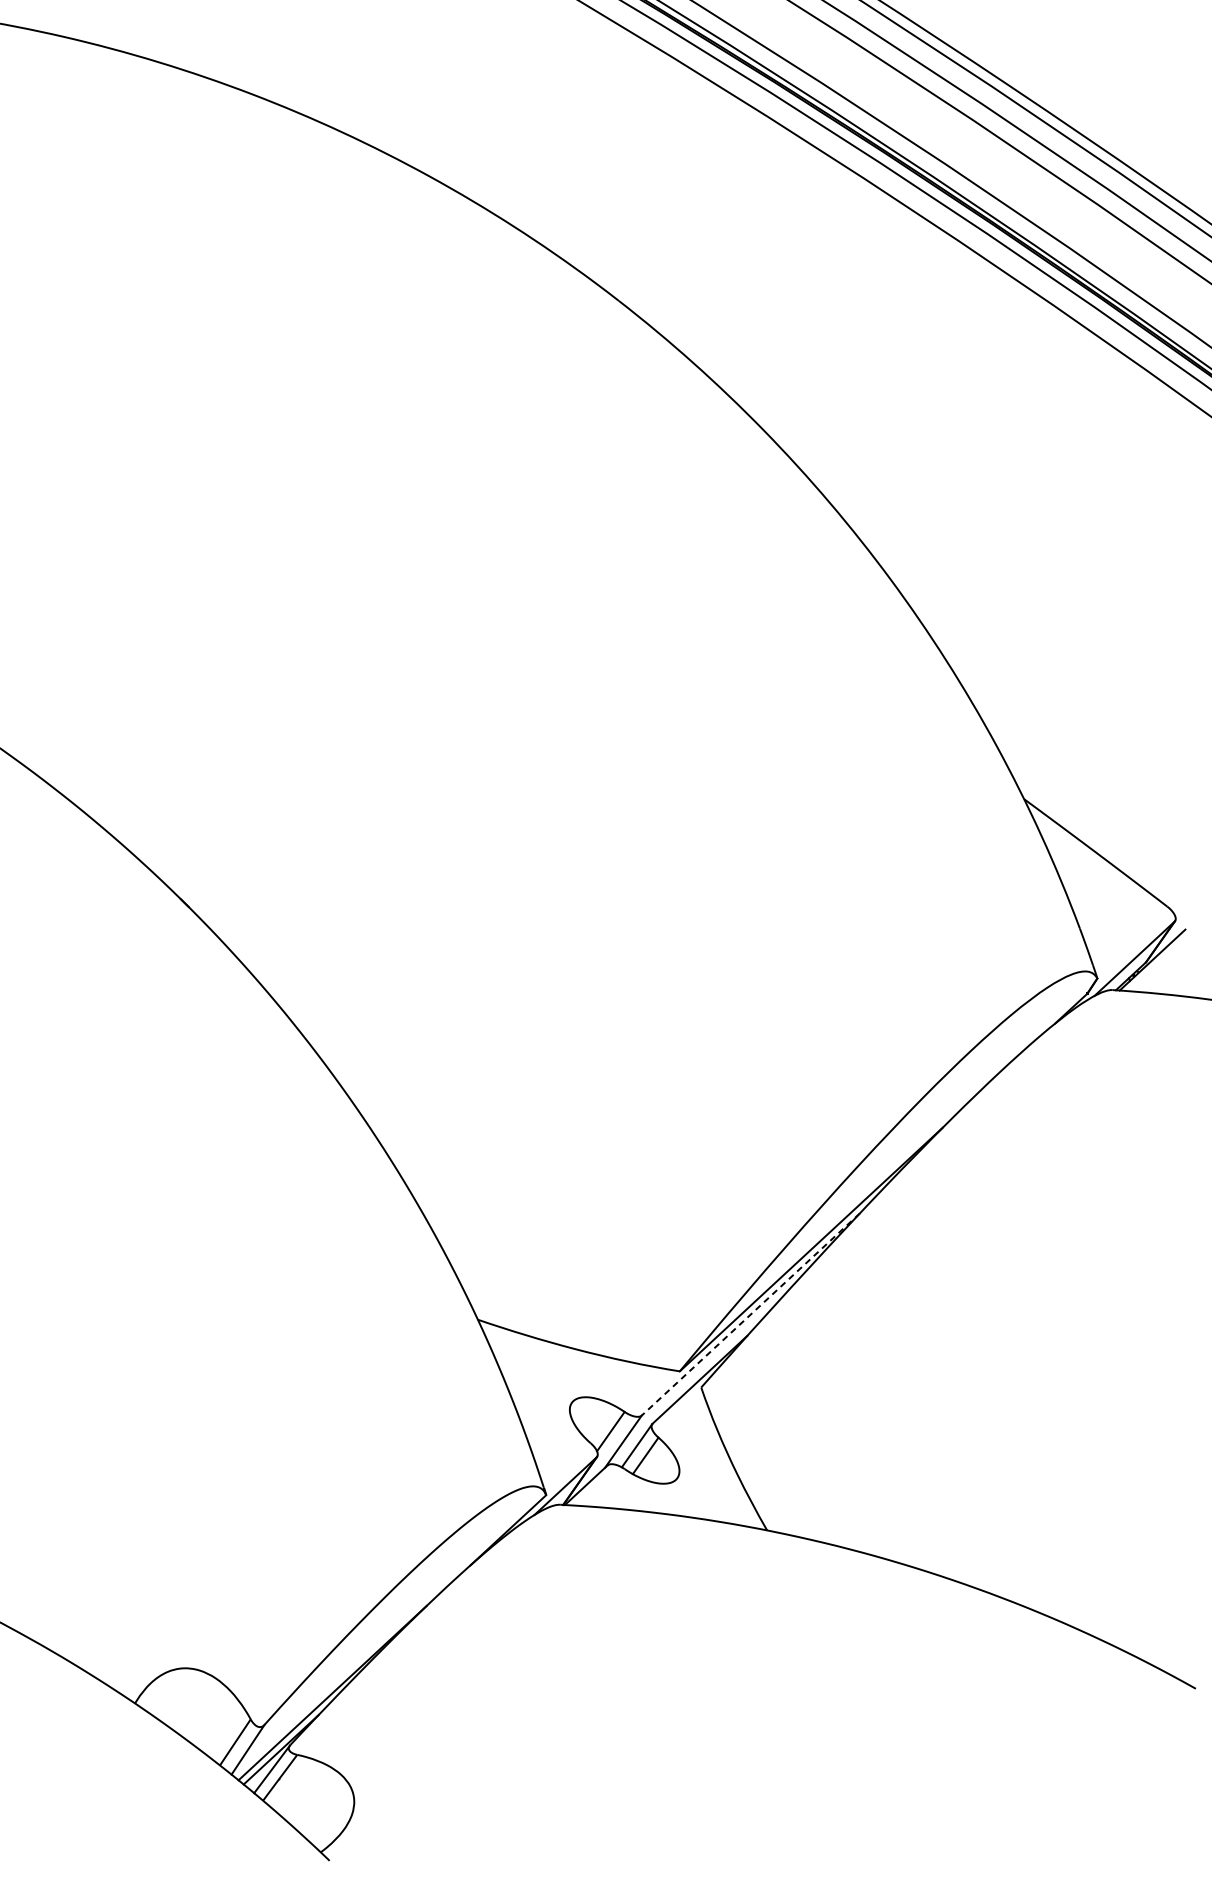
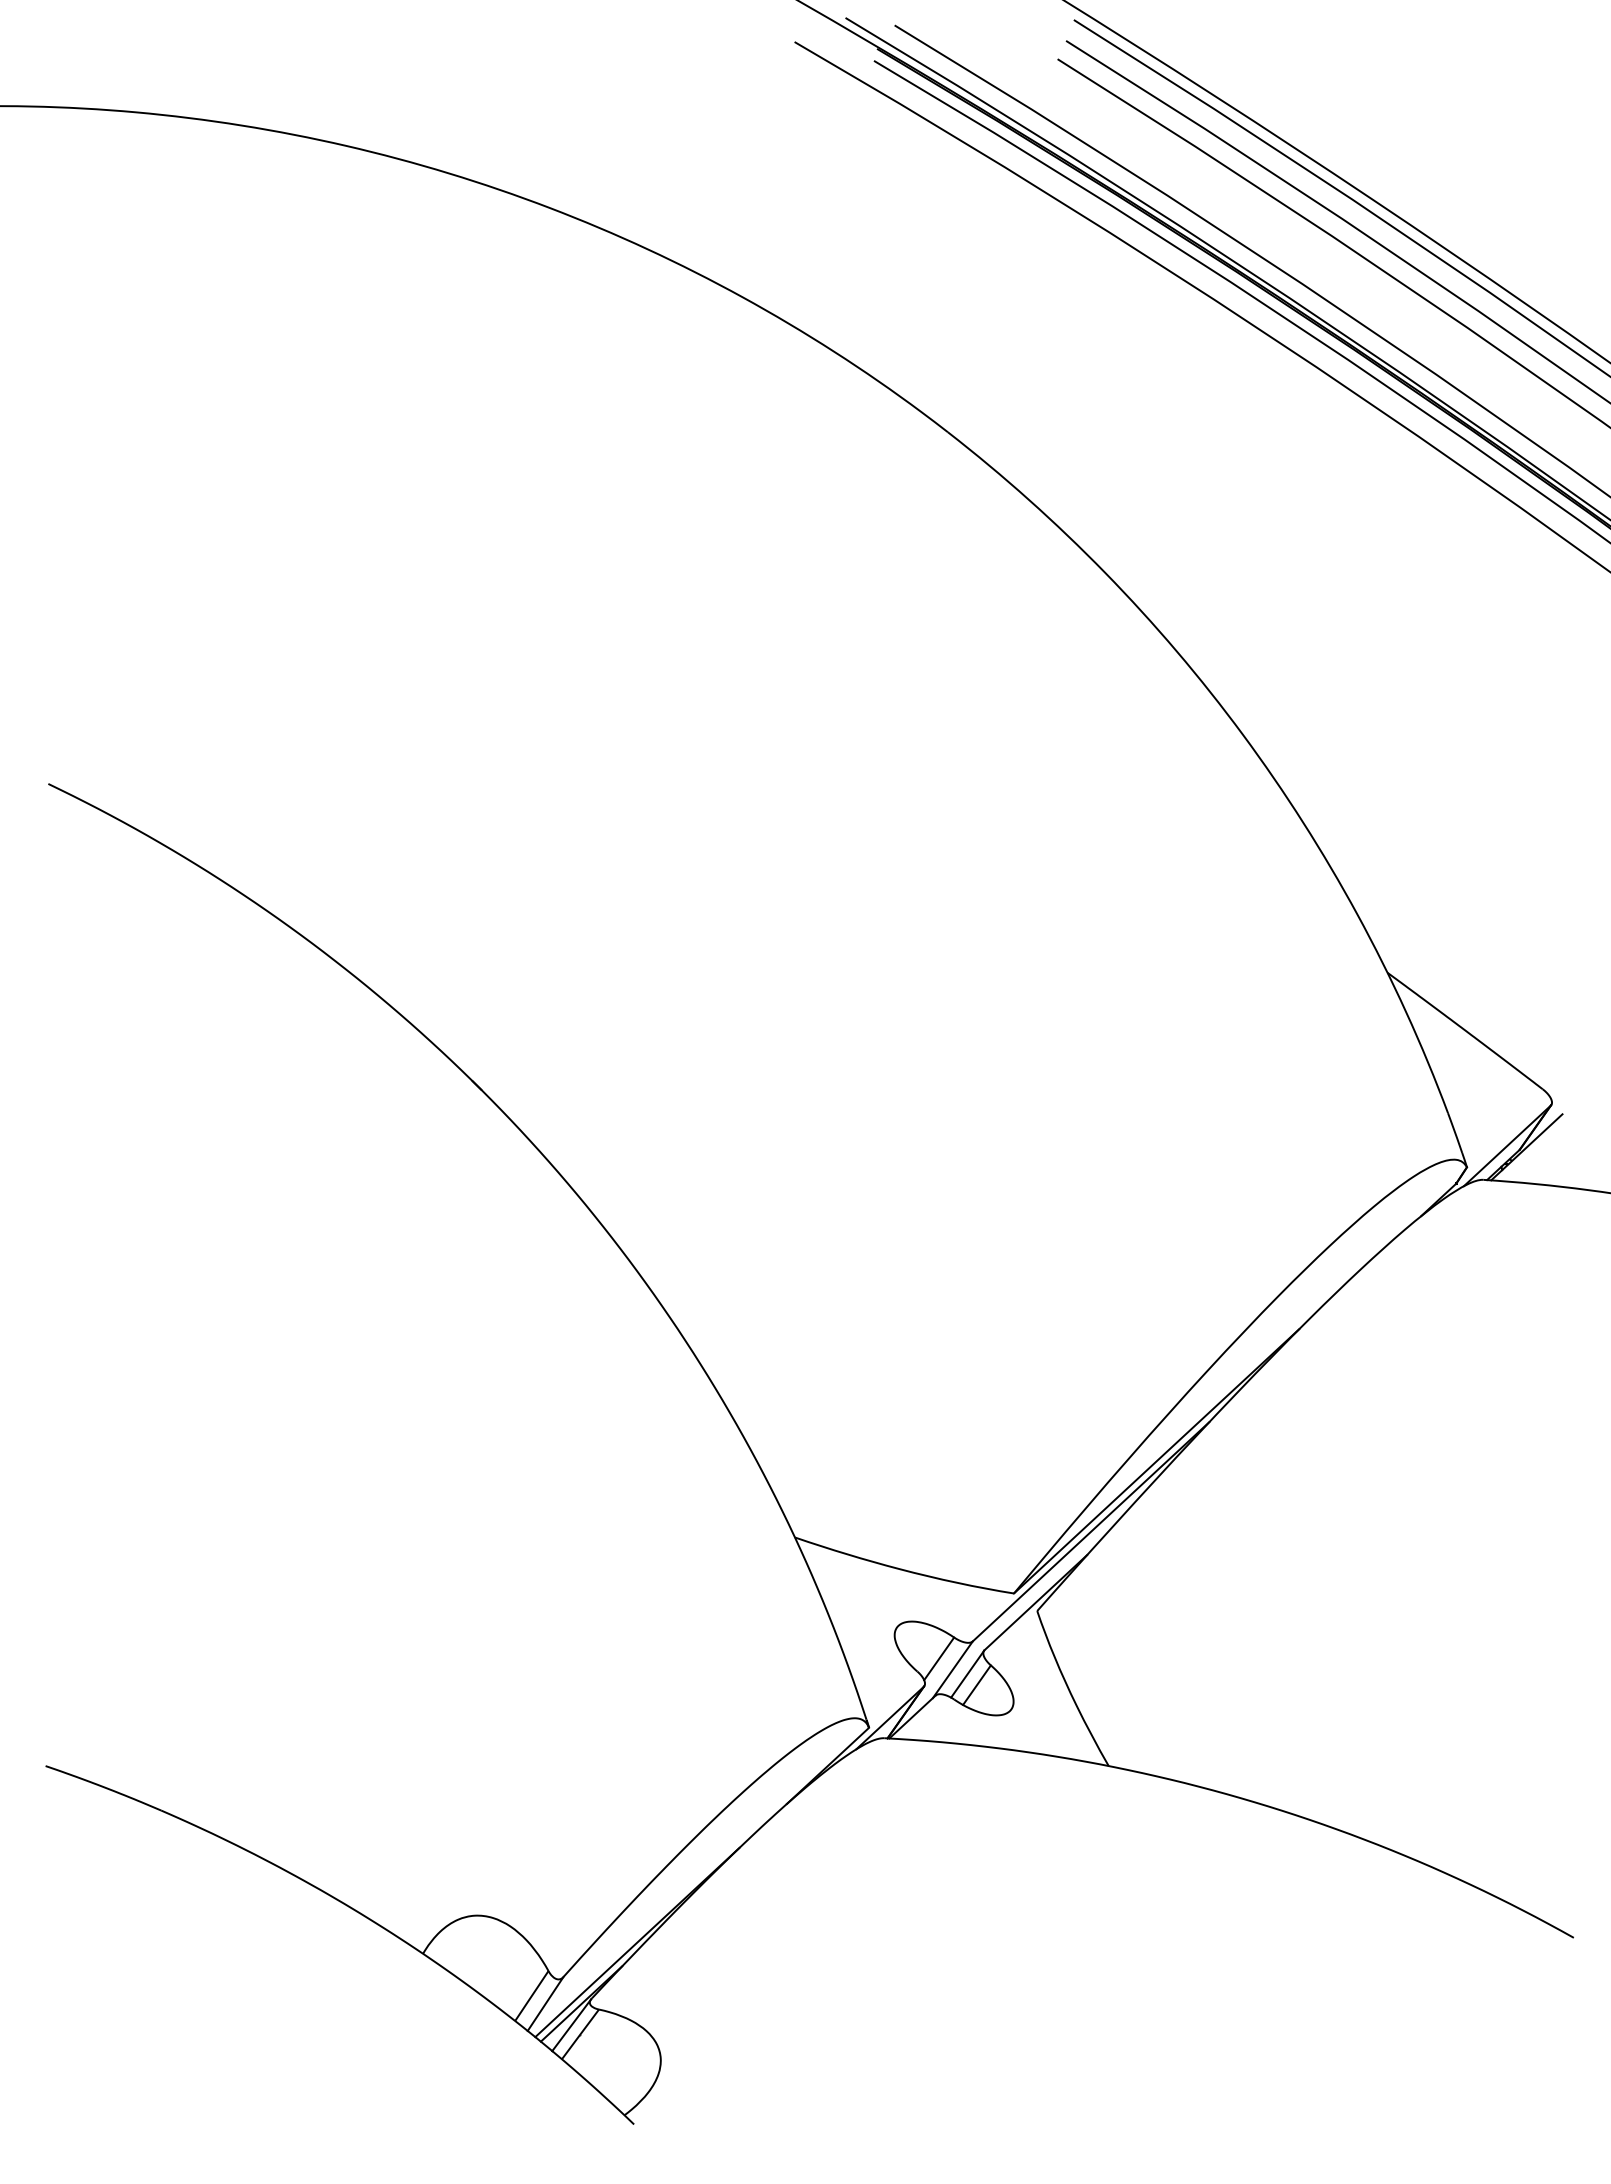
line: (750, 1315) -> (1090, 1532), dashed -> solid

